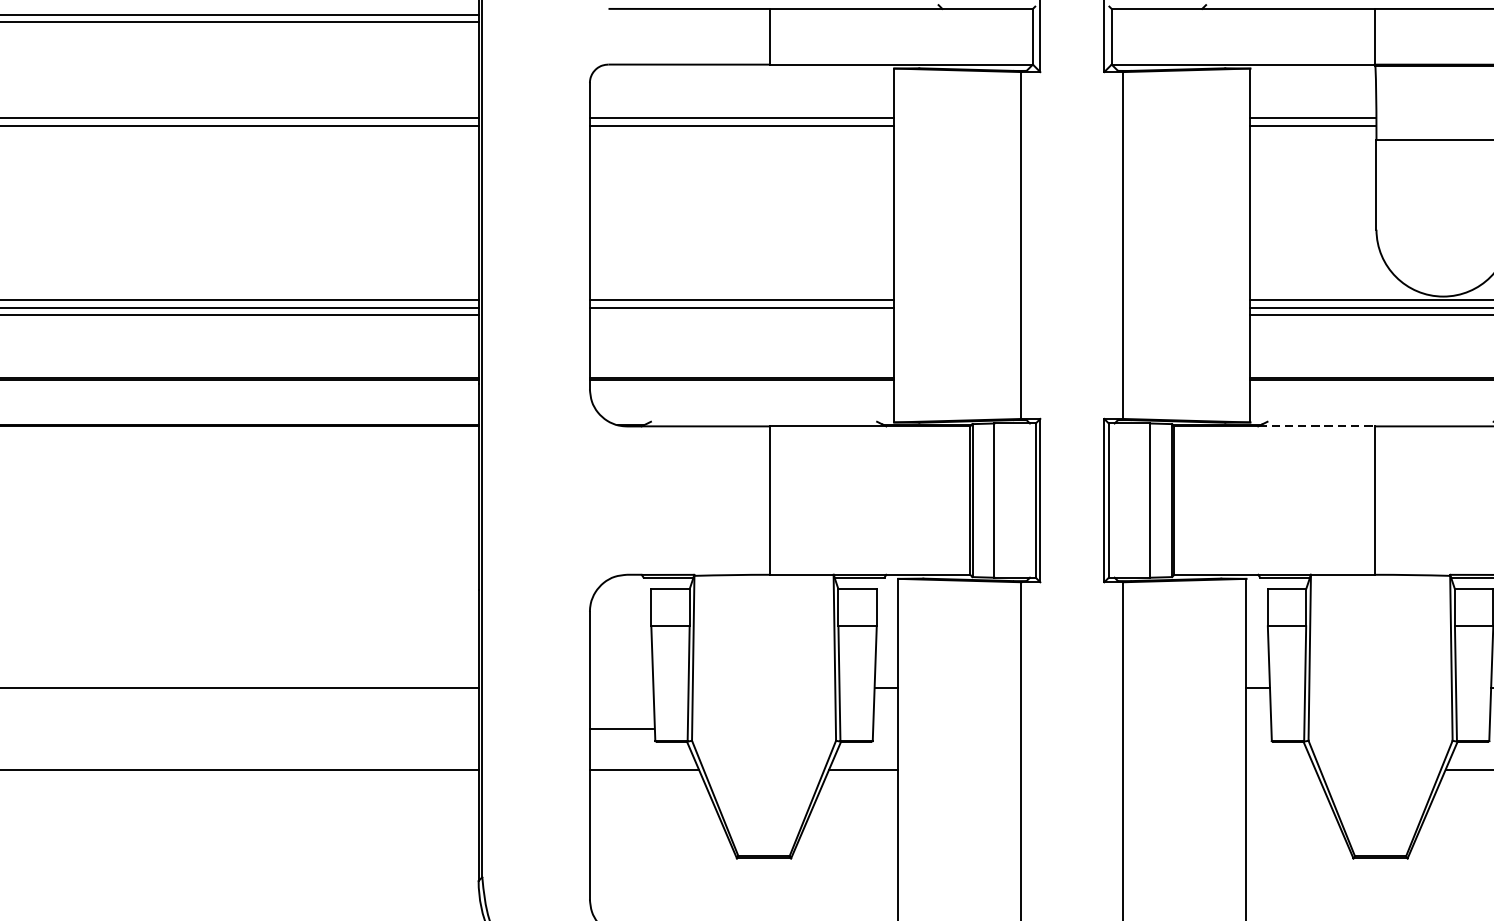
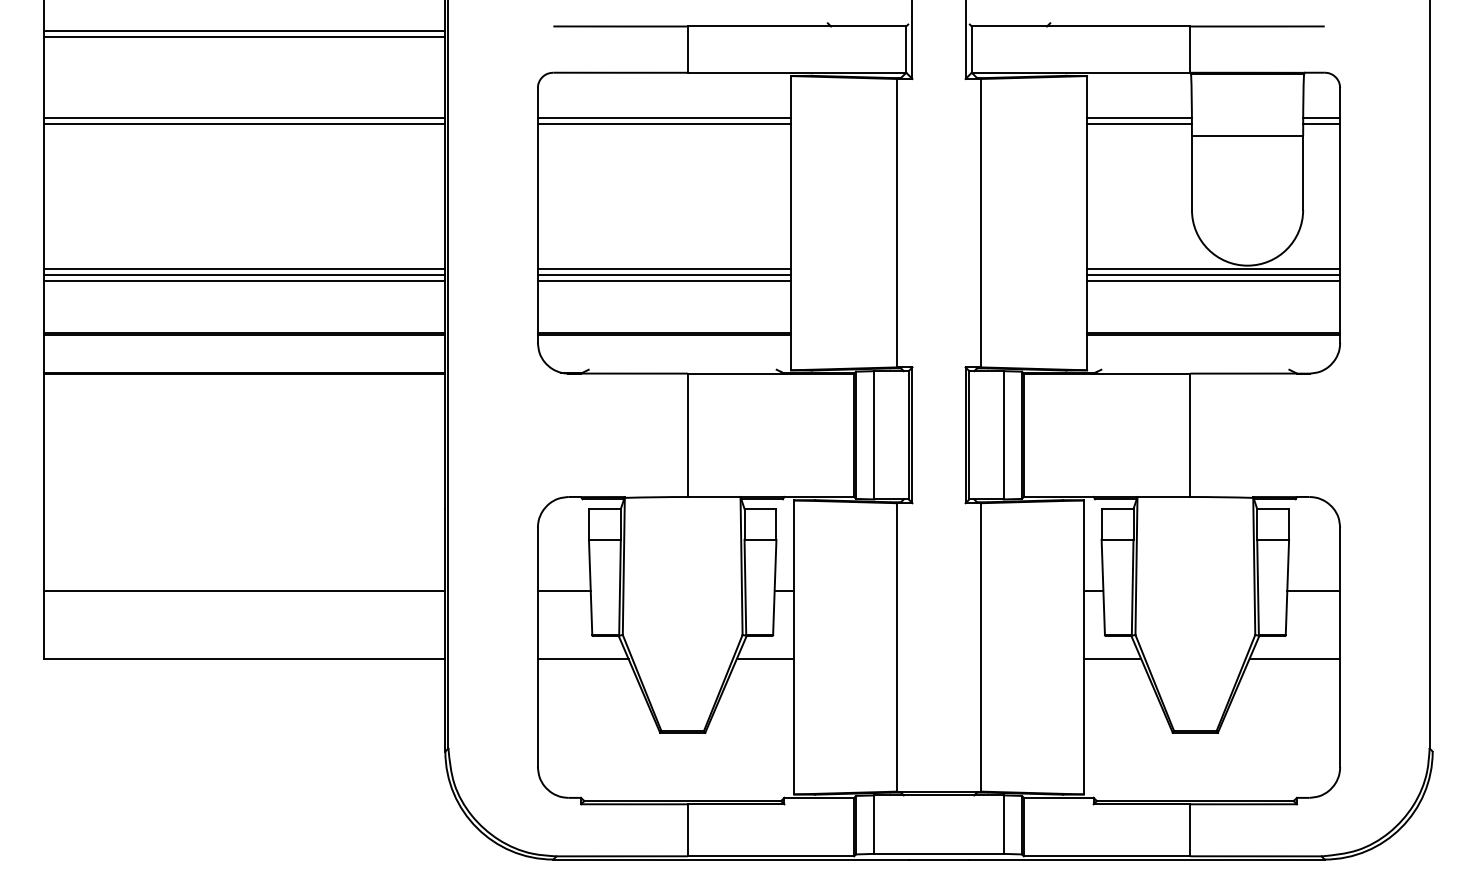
line: (742, 315) -> (664, 281), added
line: (1316, 426) -> (1142, 373), dashed -> solid
line: (620, 729) -> (563, 591), moved
line: (1280, 769) -> (1112, 658), added

